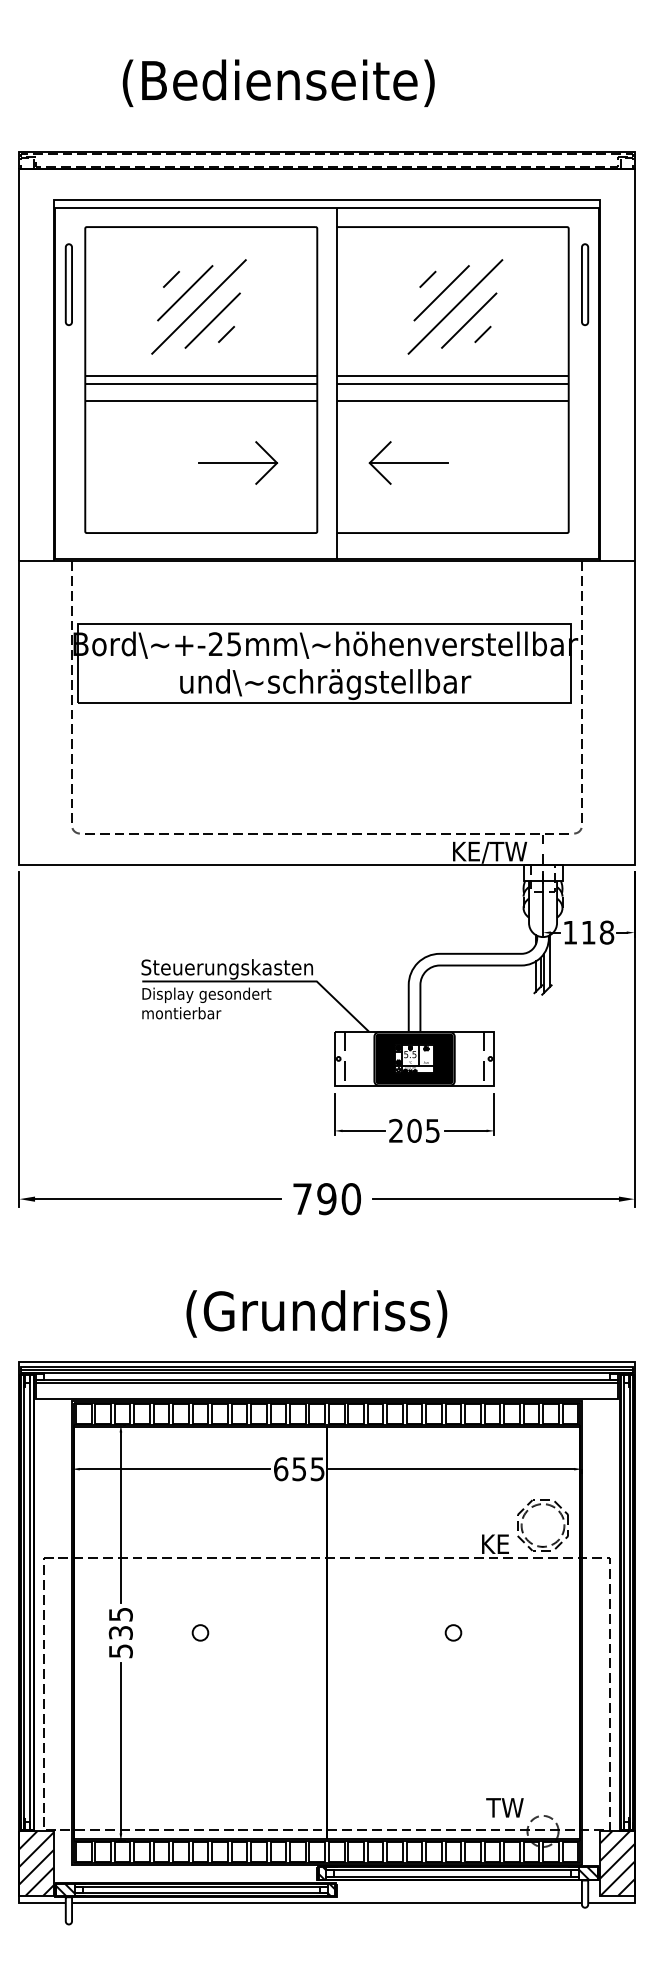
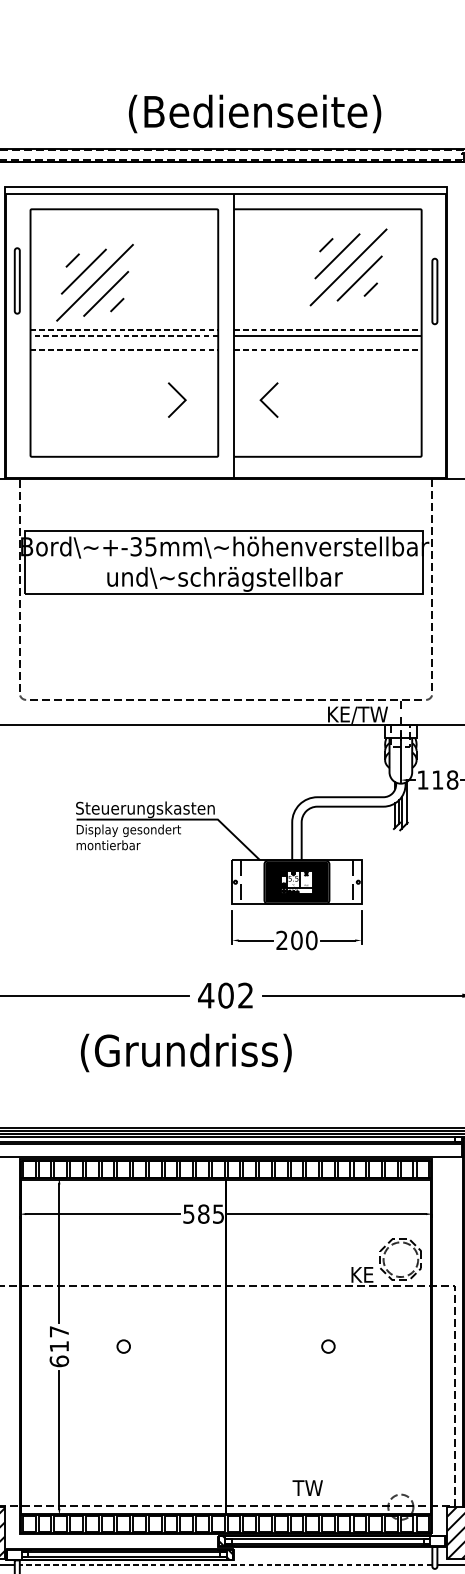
text: (278, 82) -> (254, 113), moved
part: (68, 284) -> (16, 280), moved
part: (585, 284) -> (435, 291), moved
part: (198, 306) -> (94, 282), moved
part: (455, 306) -> (348, 267), moved
line: (201, 375) -> (124, 329), solid -> dashed
line: (452, 375) -> (327, 329), solid -> dashed
line: (201, 383) -> (124, 335), solid -> dashed
line: (201, 400) -> (124, 349), solid -> dashed
line: (452, 400) -> (327, 349), solid -> dashed
line: (238, 463) -> (154, 400), removed
line: (408, 463) -> (292, 400), removed
text: (215, 644) -> (135, 546), +-25mm -> +-35mm
text: (432, 1130) -> (311, 940), 205 -> 200
text: (326, 1199) -> (225, 995), 790 -> 402
text: (316, 1313) -> (186, 1052), moved
text: (290, 1469) -> (196, 1214), 655 -> 585
text: (120, 1633) -> (59, 1347), 535 -> 617
text: (504, 1807) -> (307, 1487), moved
hatch: (588, 1873) -> (437, 1541), removed
hatch: (65, 1889) -> (14, 1554), removed
line: (327, 1903) -> (226, 1565), solid -> dashed

